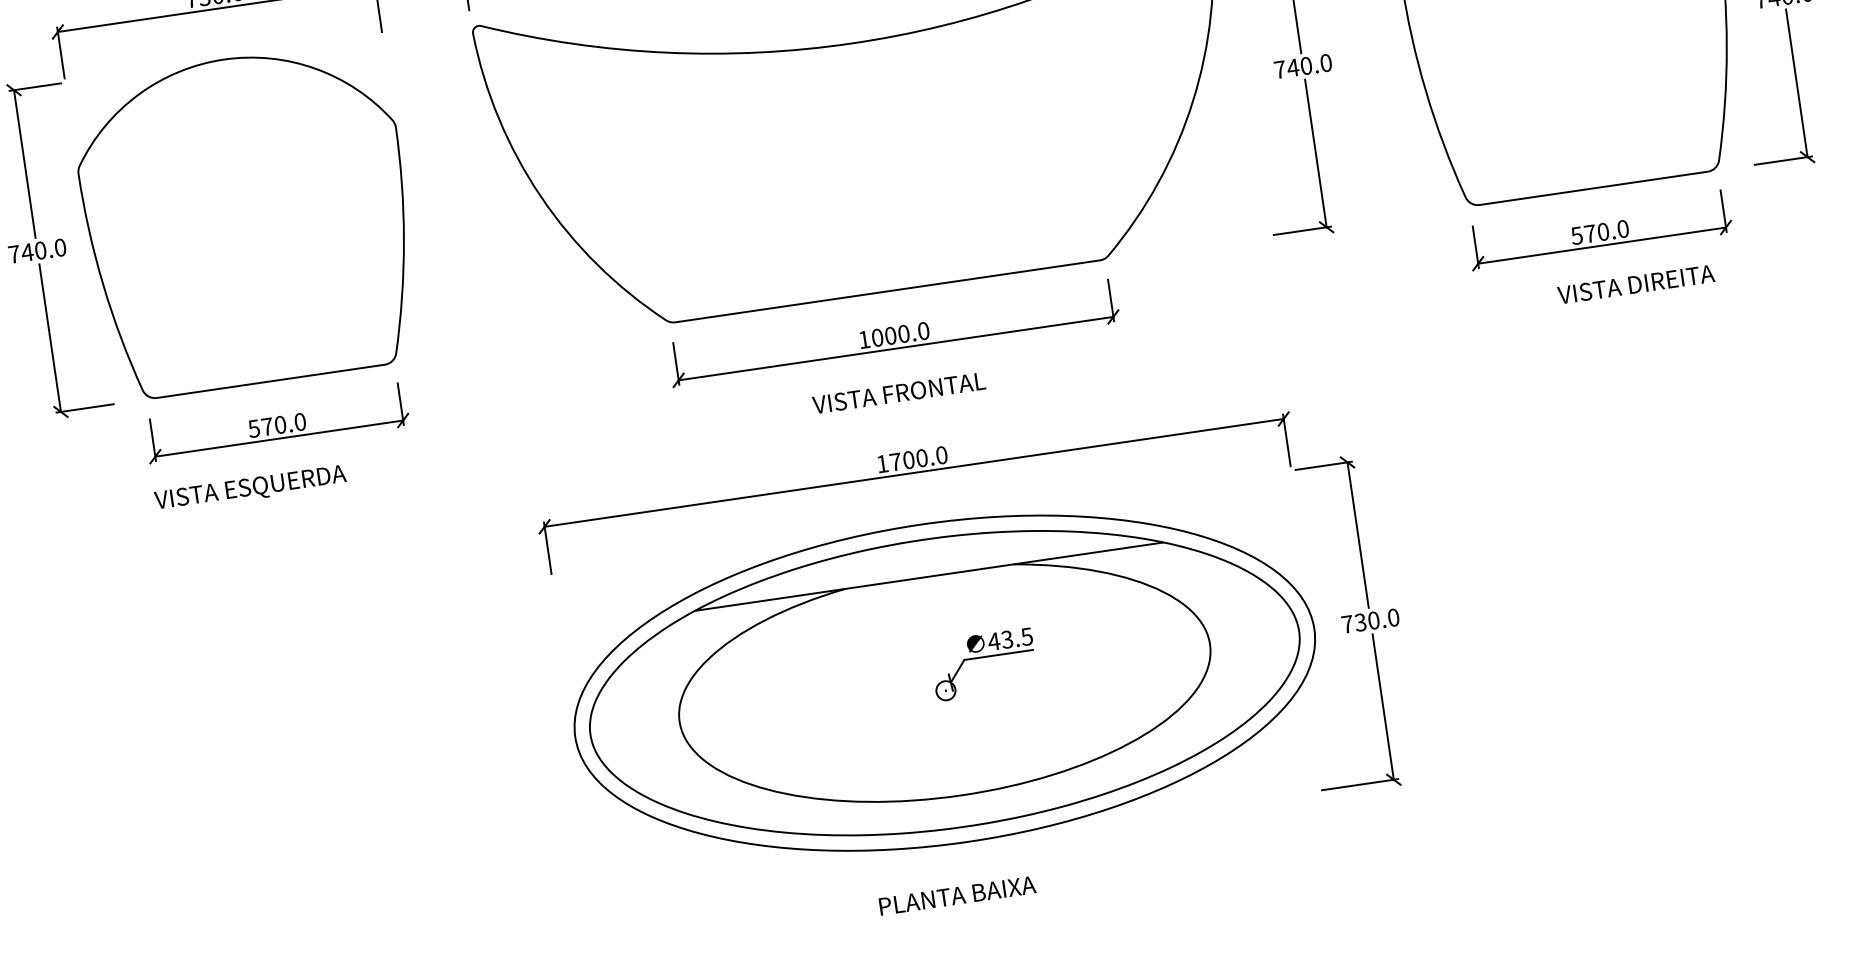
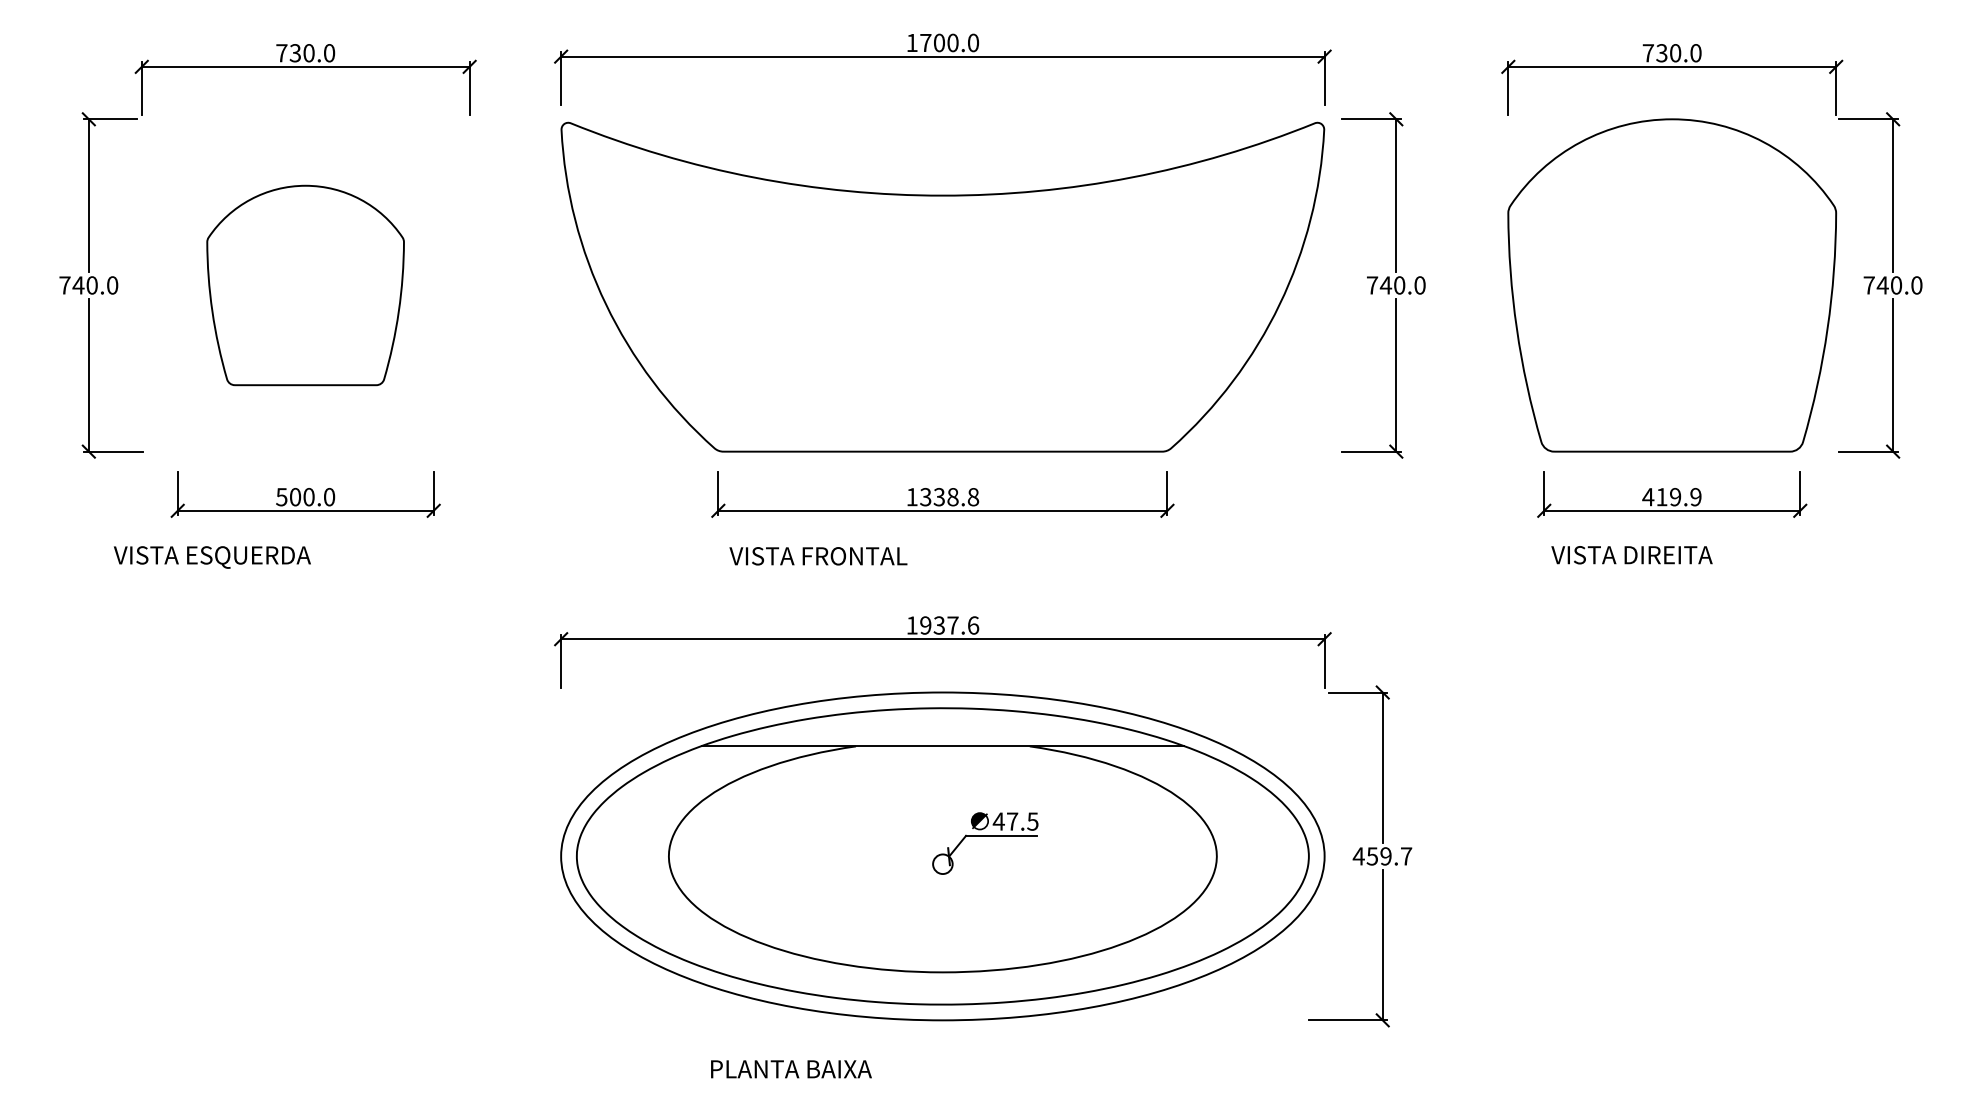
part: (247, 220) -> (305, 285), size x0.6
text: (1599, 232) -> (1671, 497), 570.0 -> 419.9
text: (1635, 284) -> (1631, 555), moved
text: (900, 334) -> (949, 497), 1000.0 -> 1338.8
text: (899, 393) -> (818, 556), moved
text: (267, 426) -> (295, 496), 570.0 -> 500.0
text: (918, 458) -> (949, 625), 1700.0 -> 1937.6
text: (249, 489) -> (211, 557), moved
text: (1370, 621) -> (1382, 856), 730.0 -> 459.7
text: (1007, 639) -> (1012, 821), 43.5 -> 47.5
text: (957, 895) -> (791, 1069), moved

